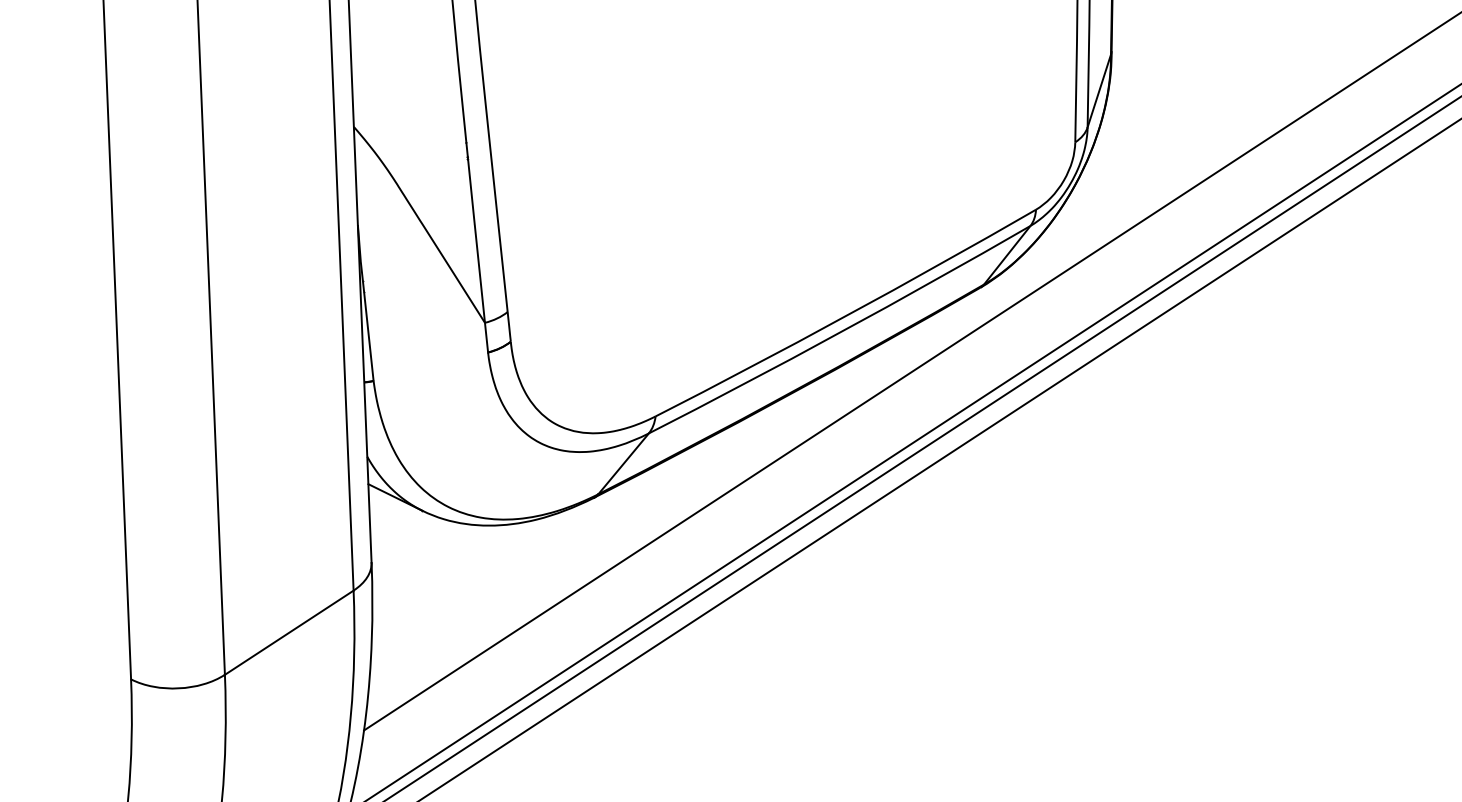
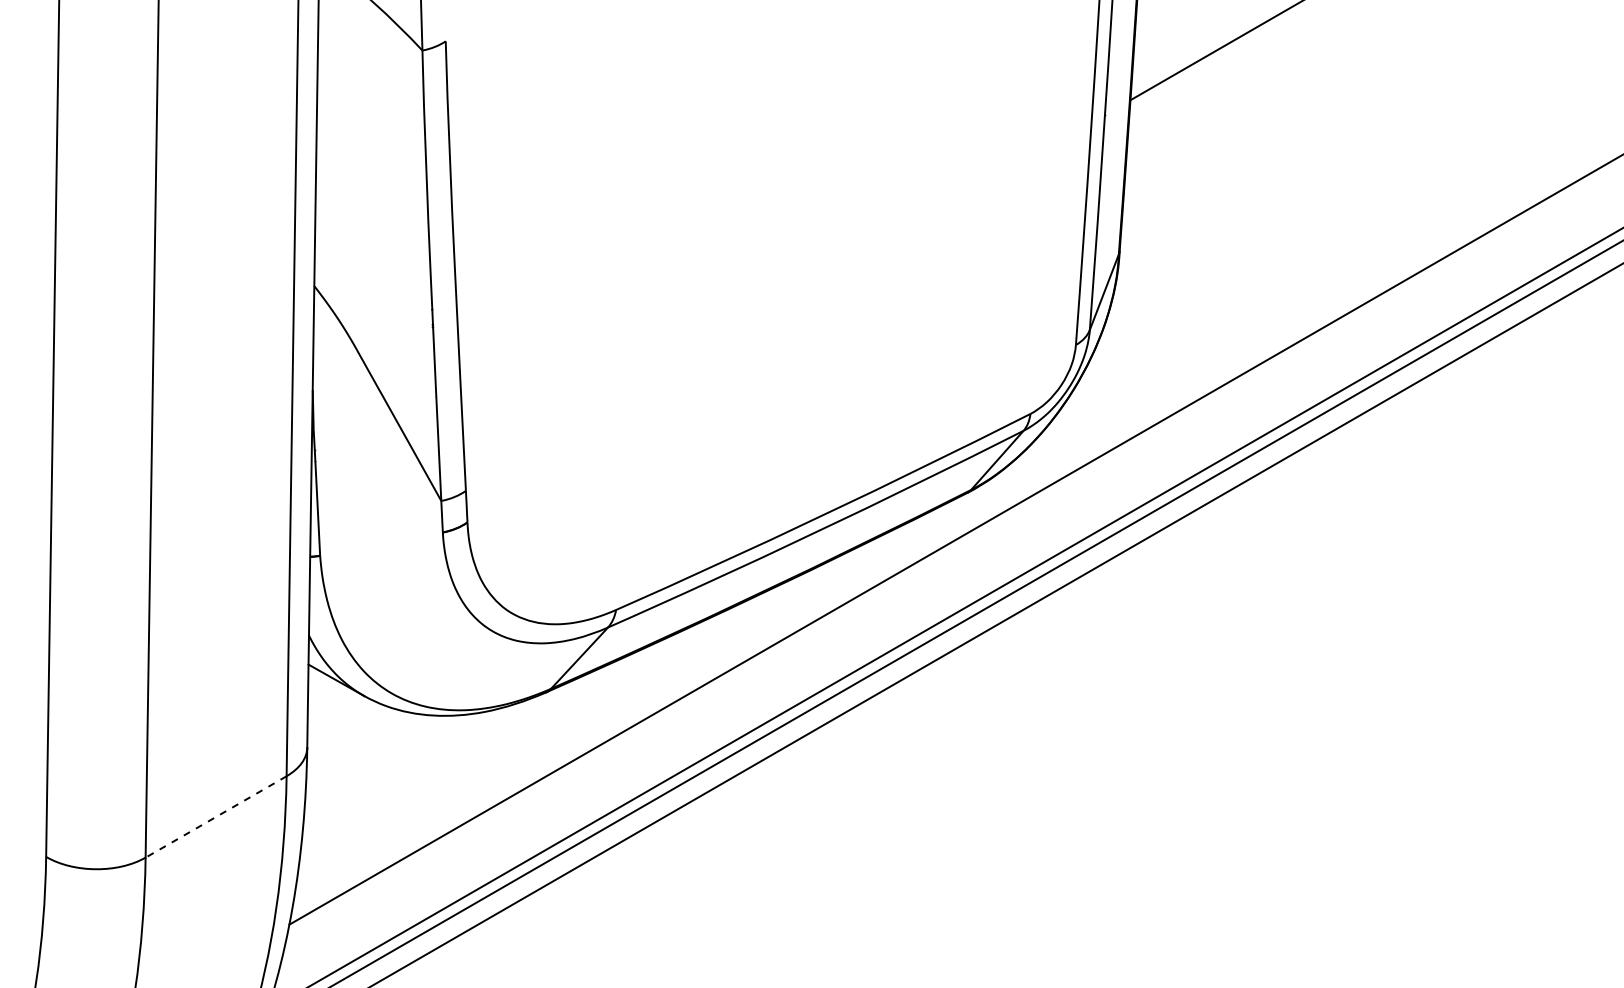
line: (288, 633) -> (215, 817), solid -> dashed

